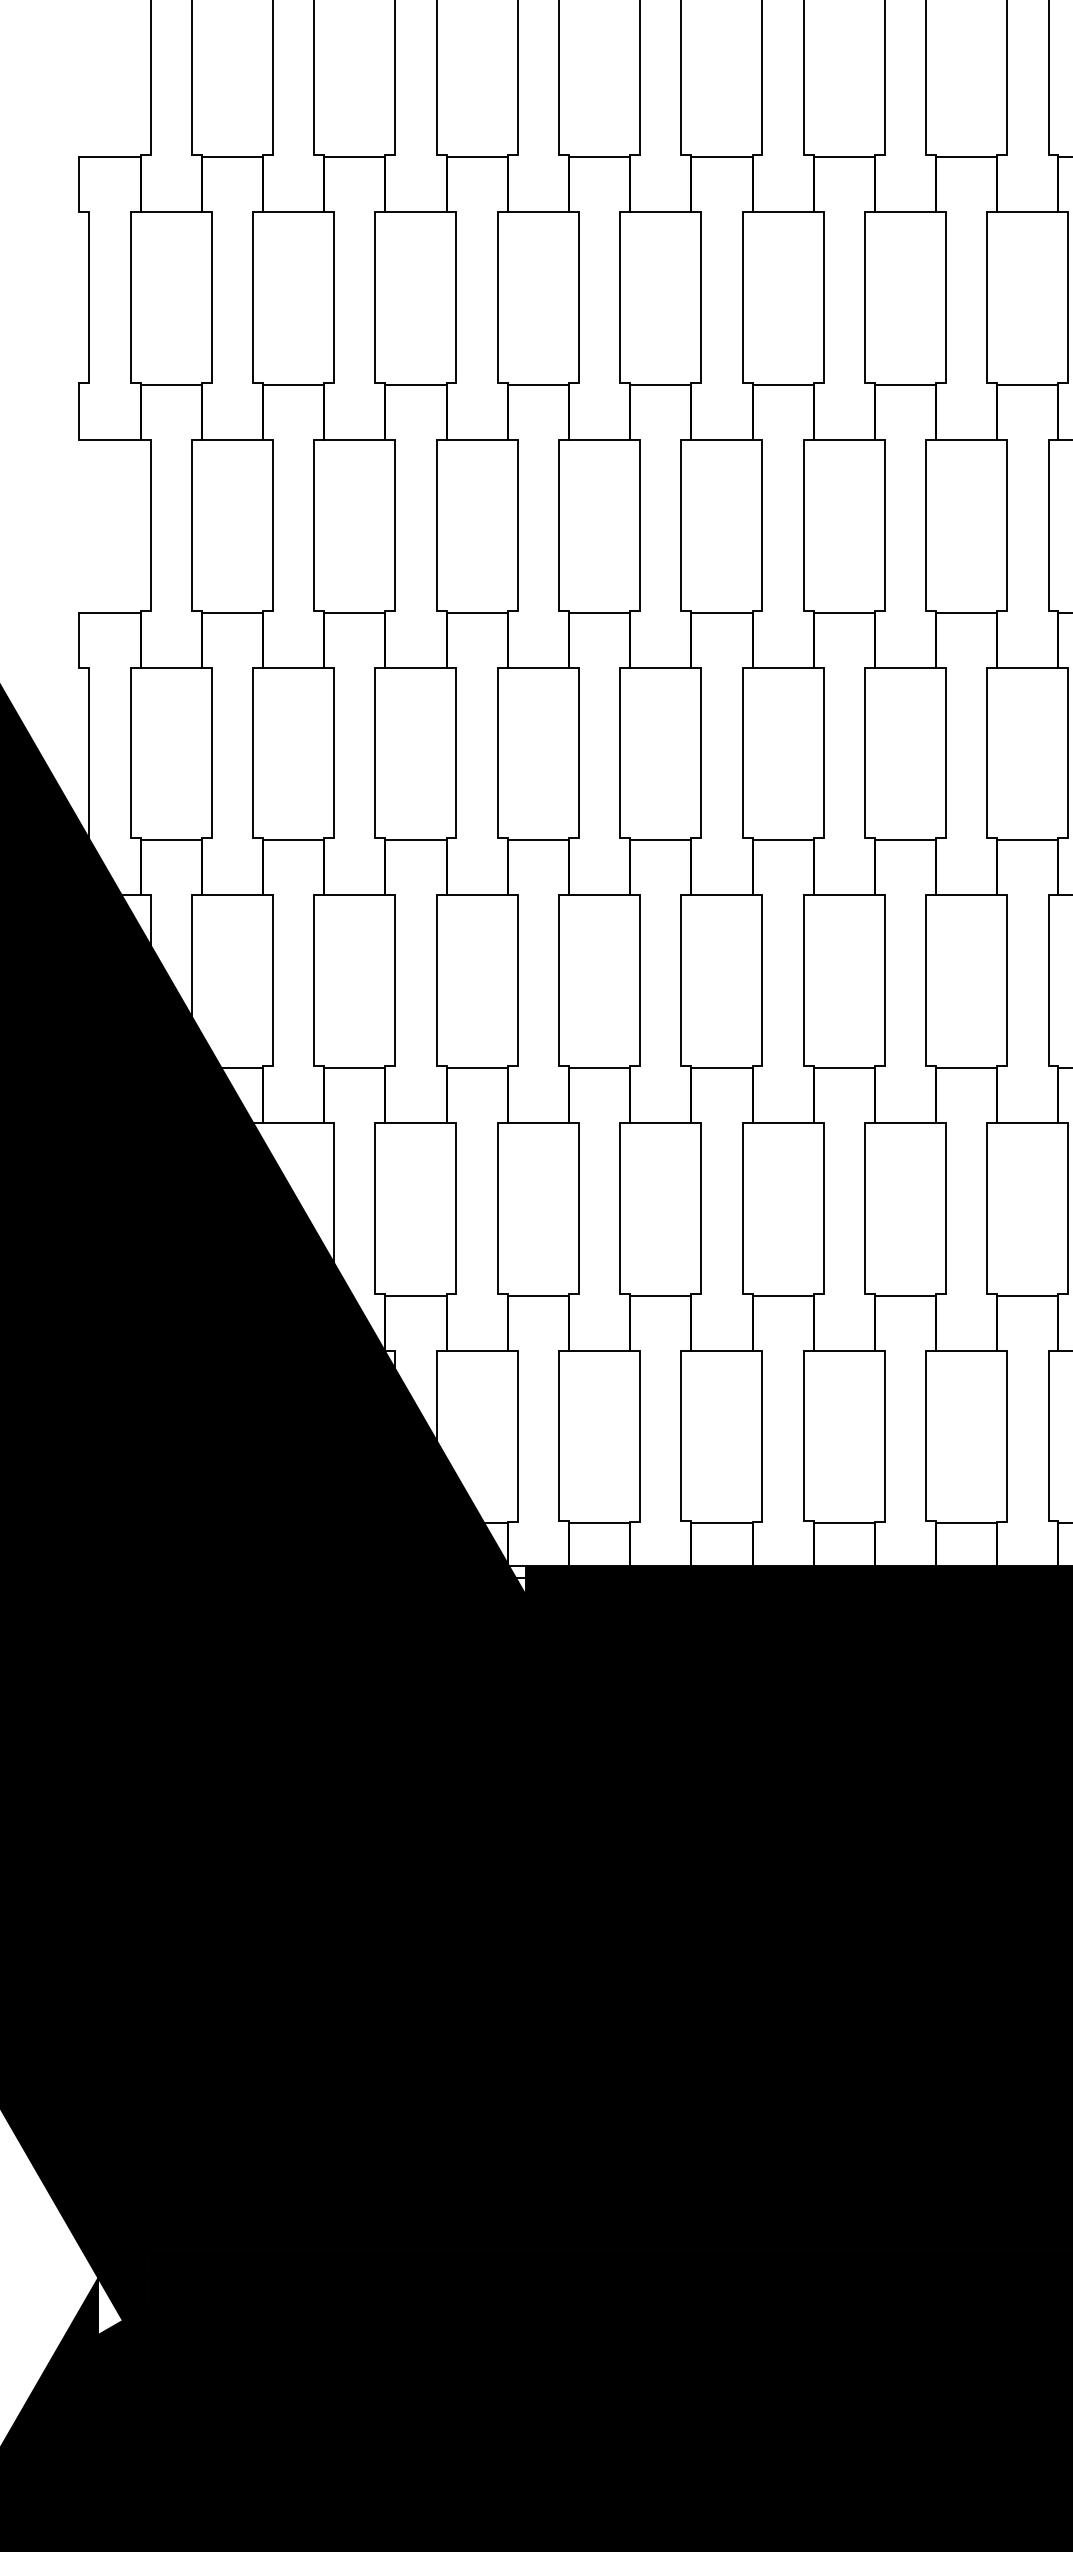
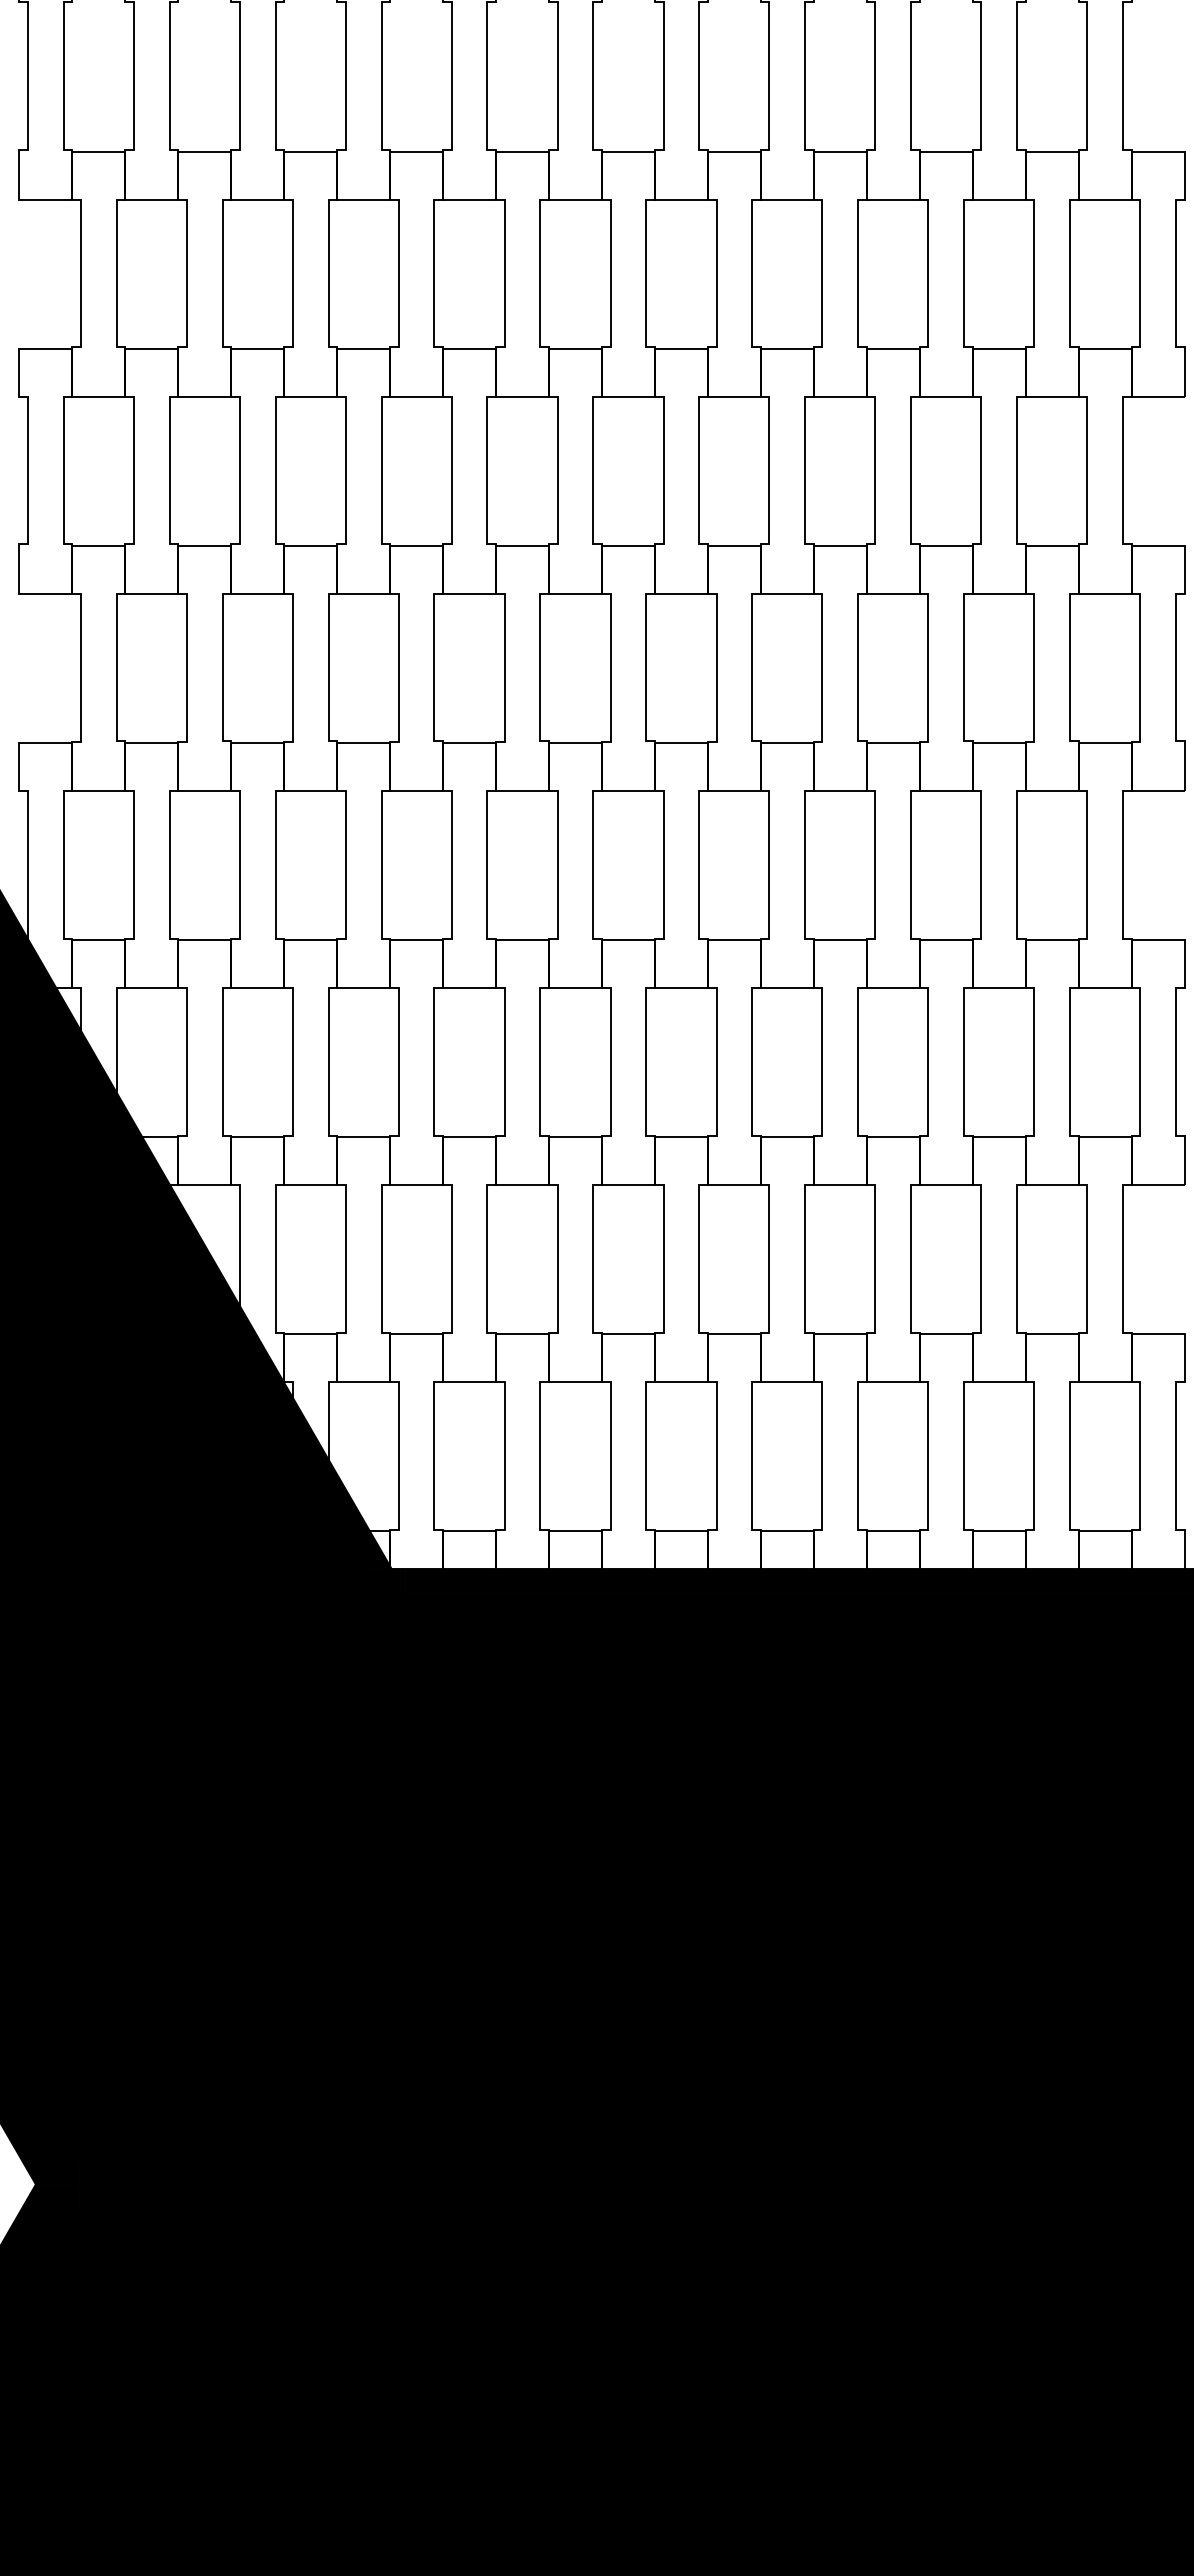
fill: (517, 1580) -> (398, 1580), added
fill: (110, 2305) -> (46, 2208), added

